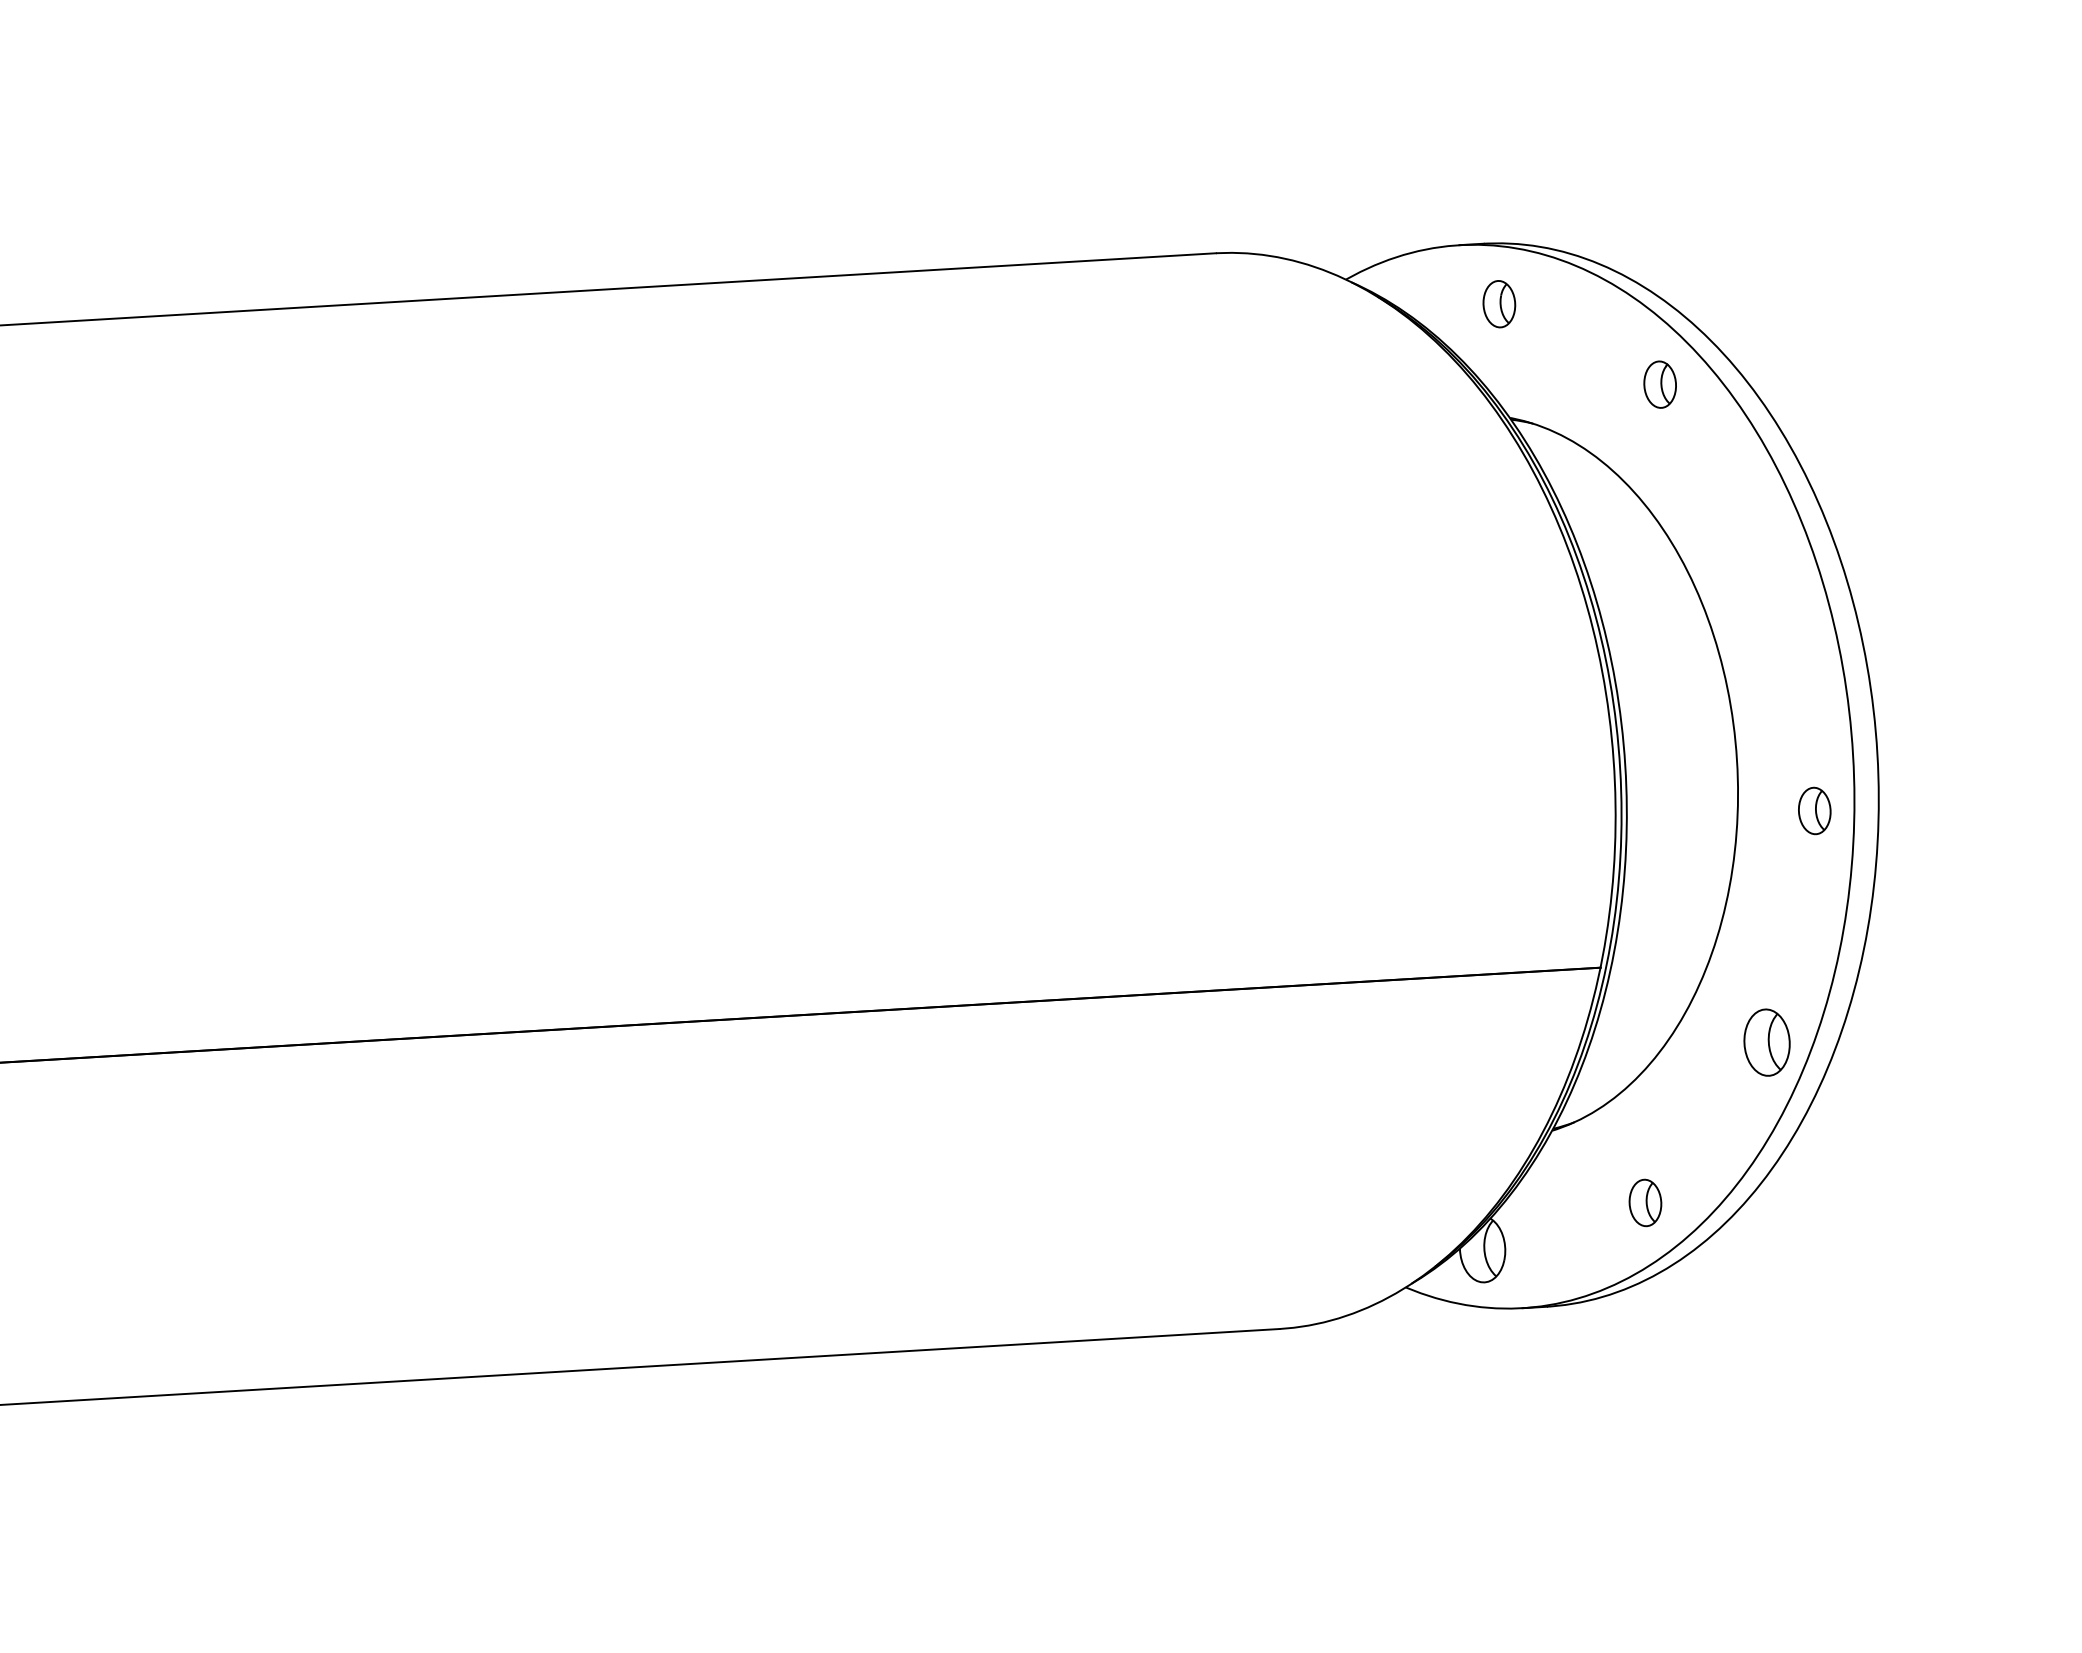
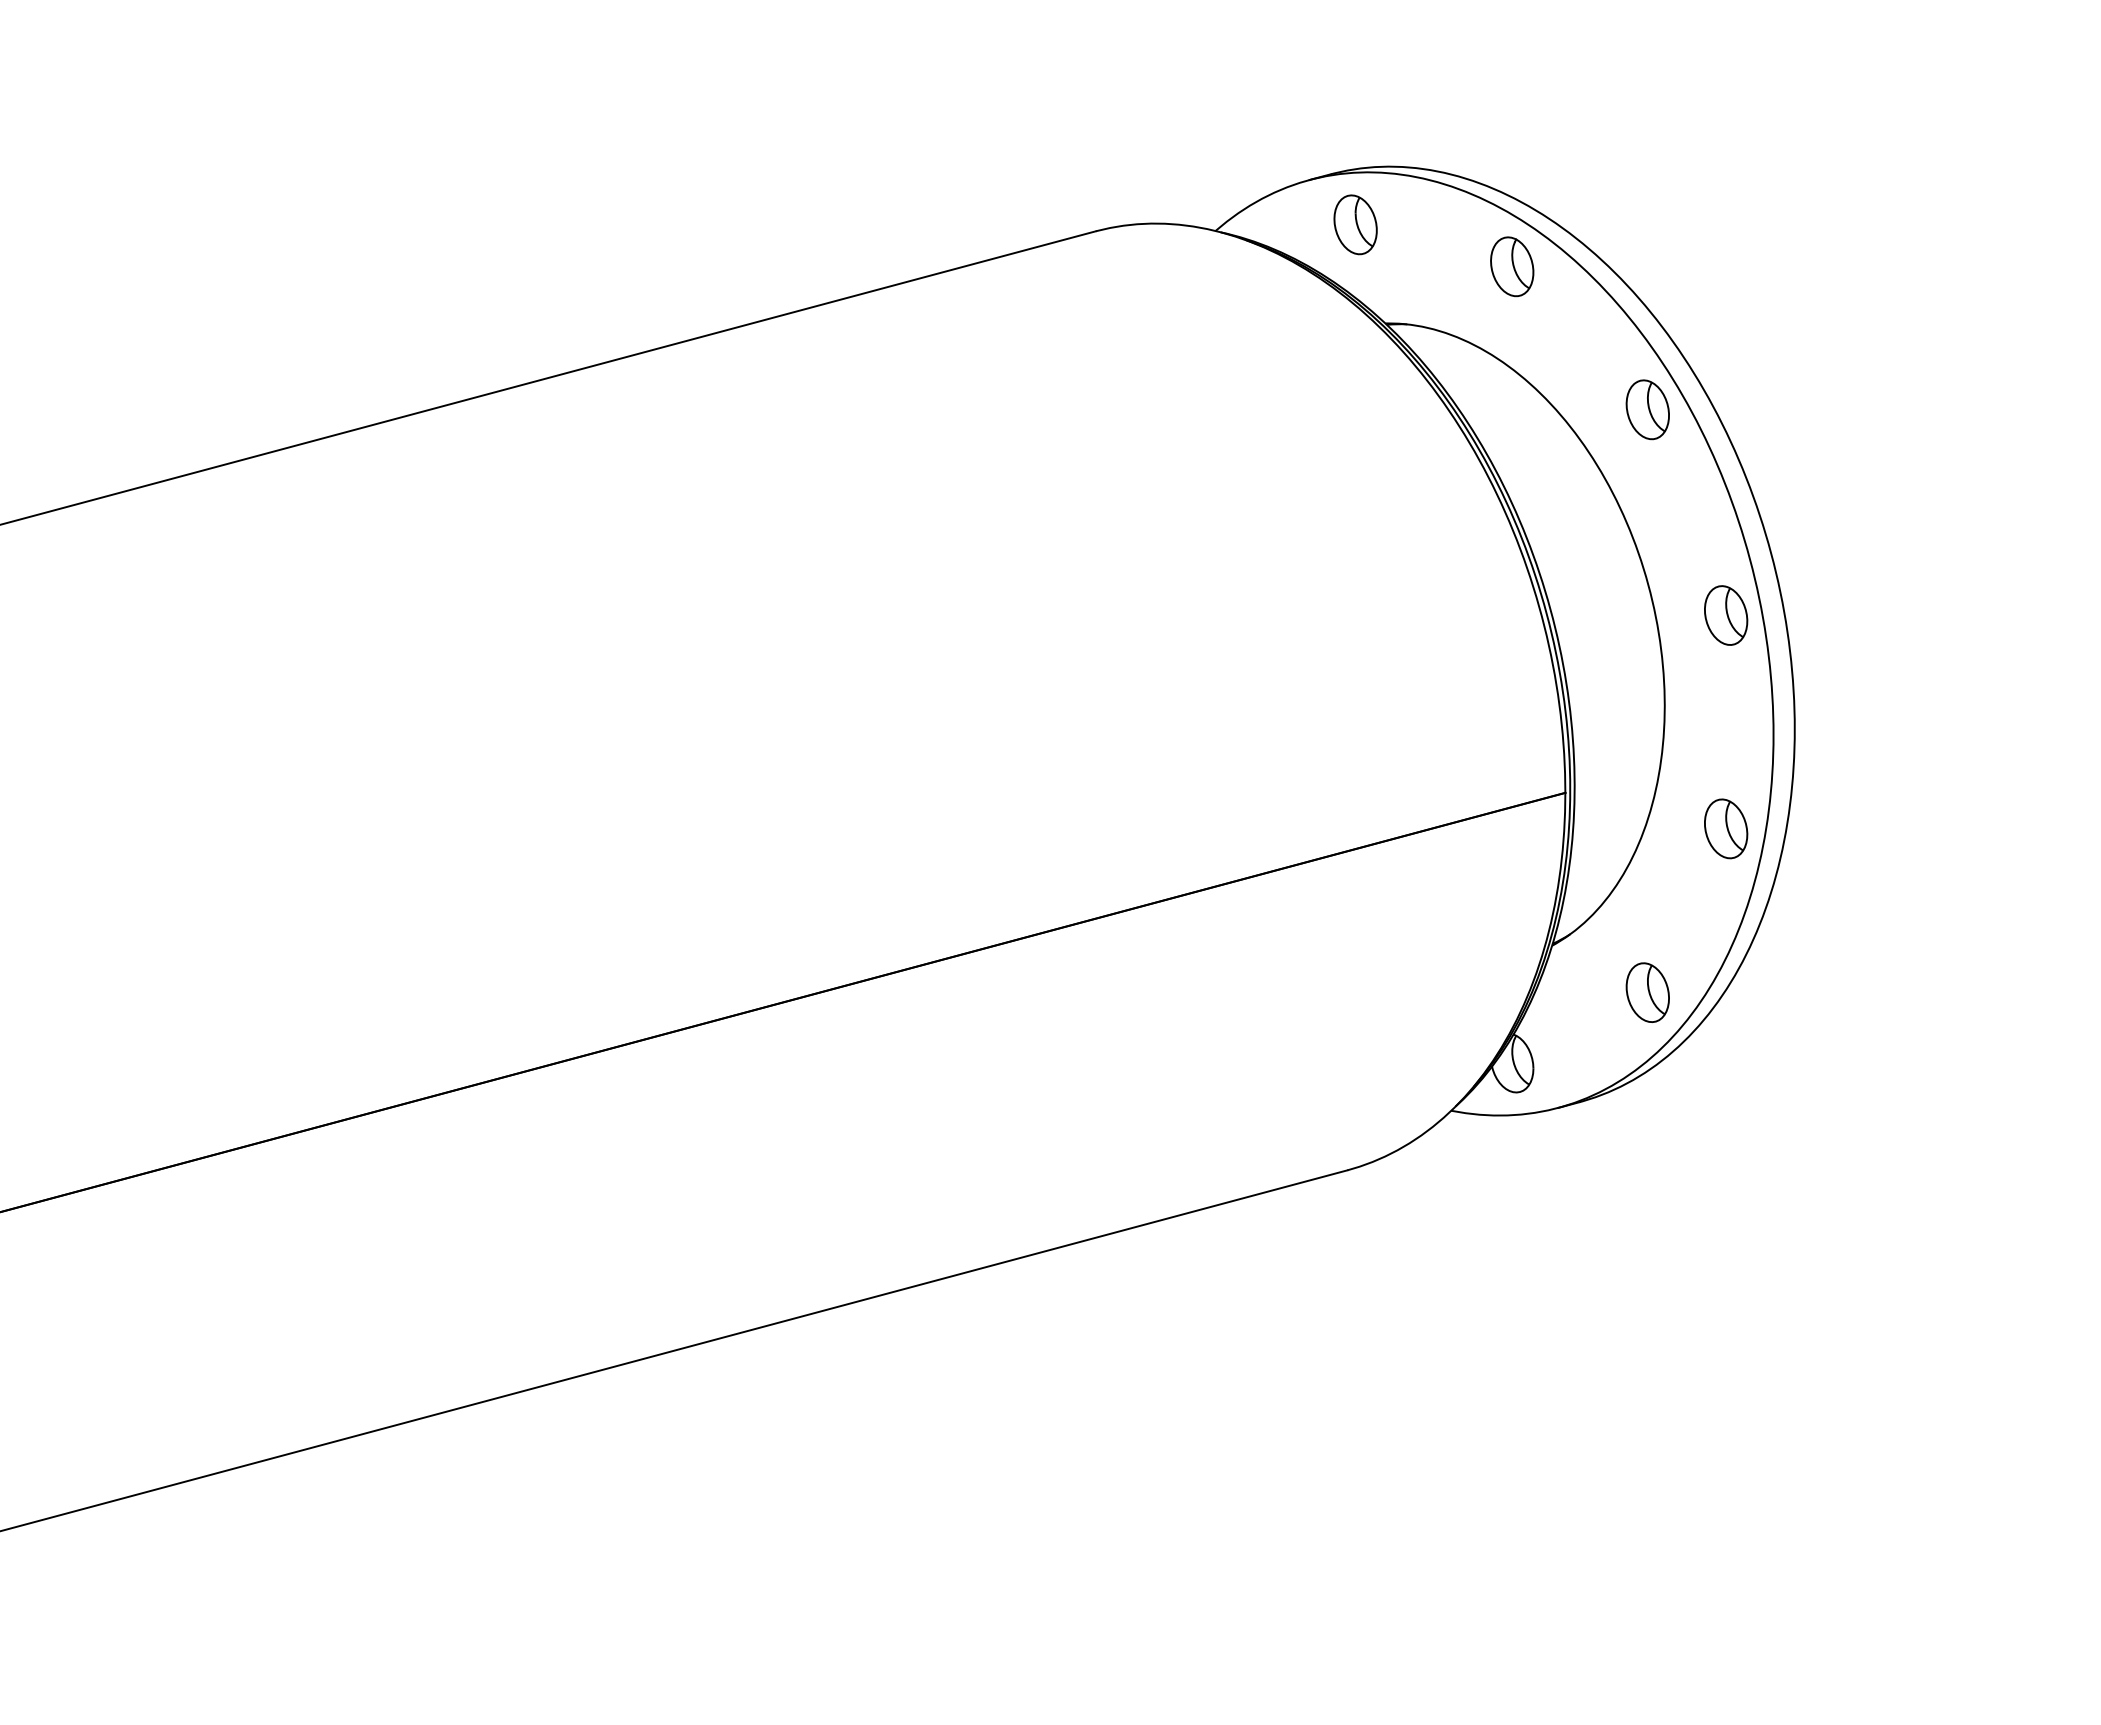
part: (1499, 303) -> (1355, 224), size x1.43
part: (1660, 384) -> (1512, 266), size x1.43
part: (1775, 569) -> (1647, 409), added
part: (1815, 811) -> (1726, 615), size x1.43
part: (1645, 1202) -> (1647, 992), size x1.43

